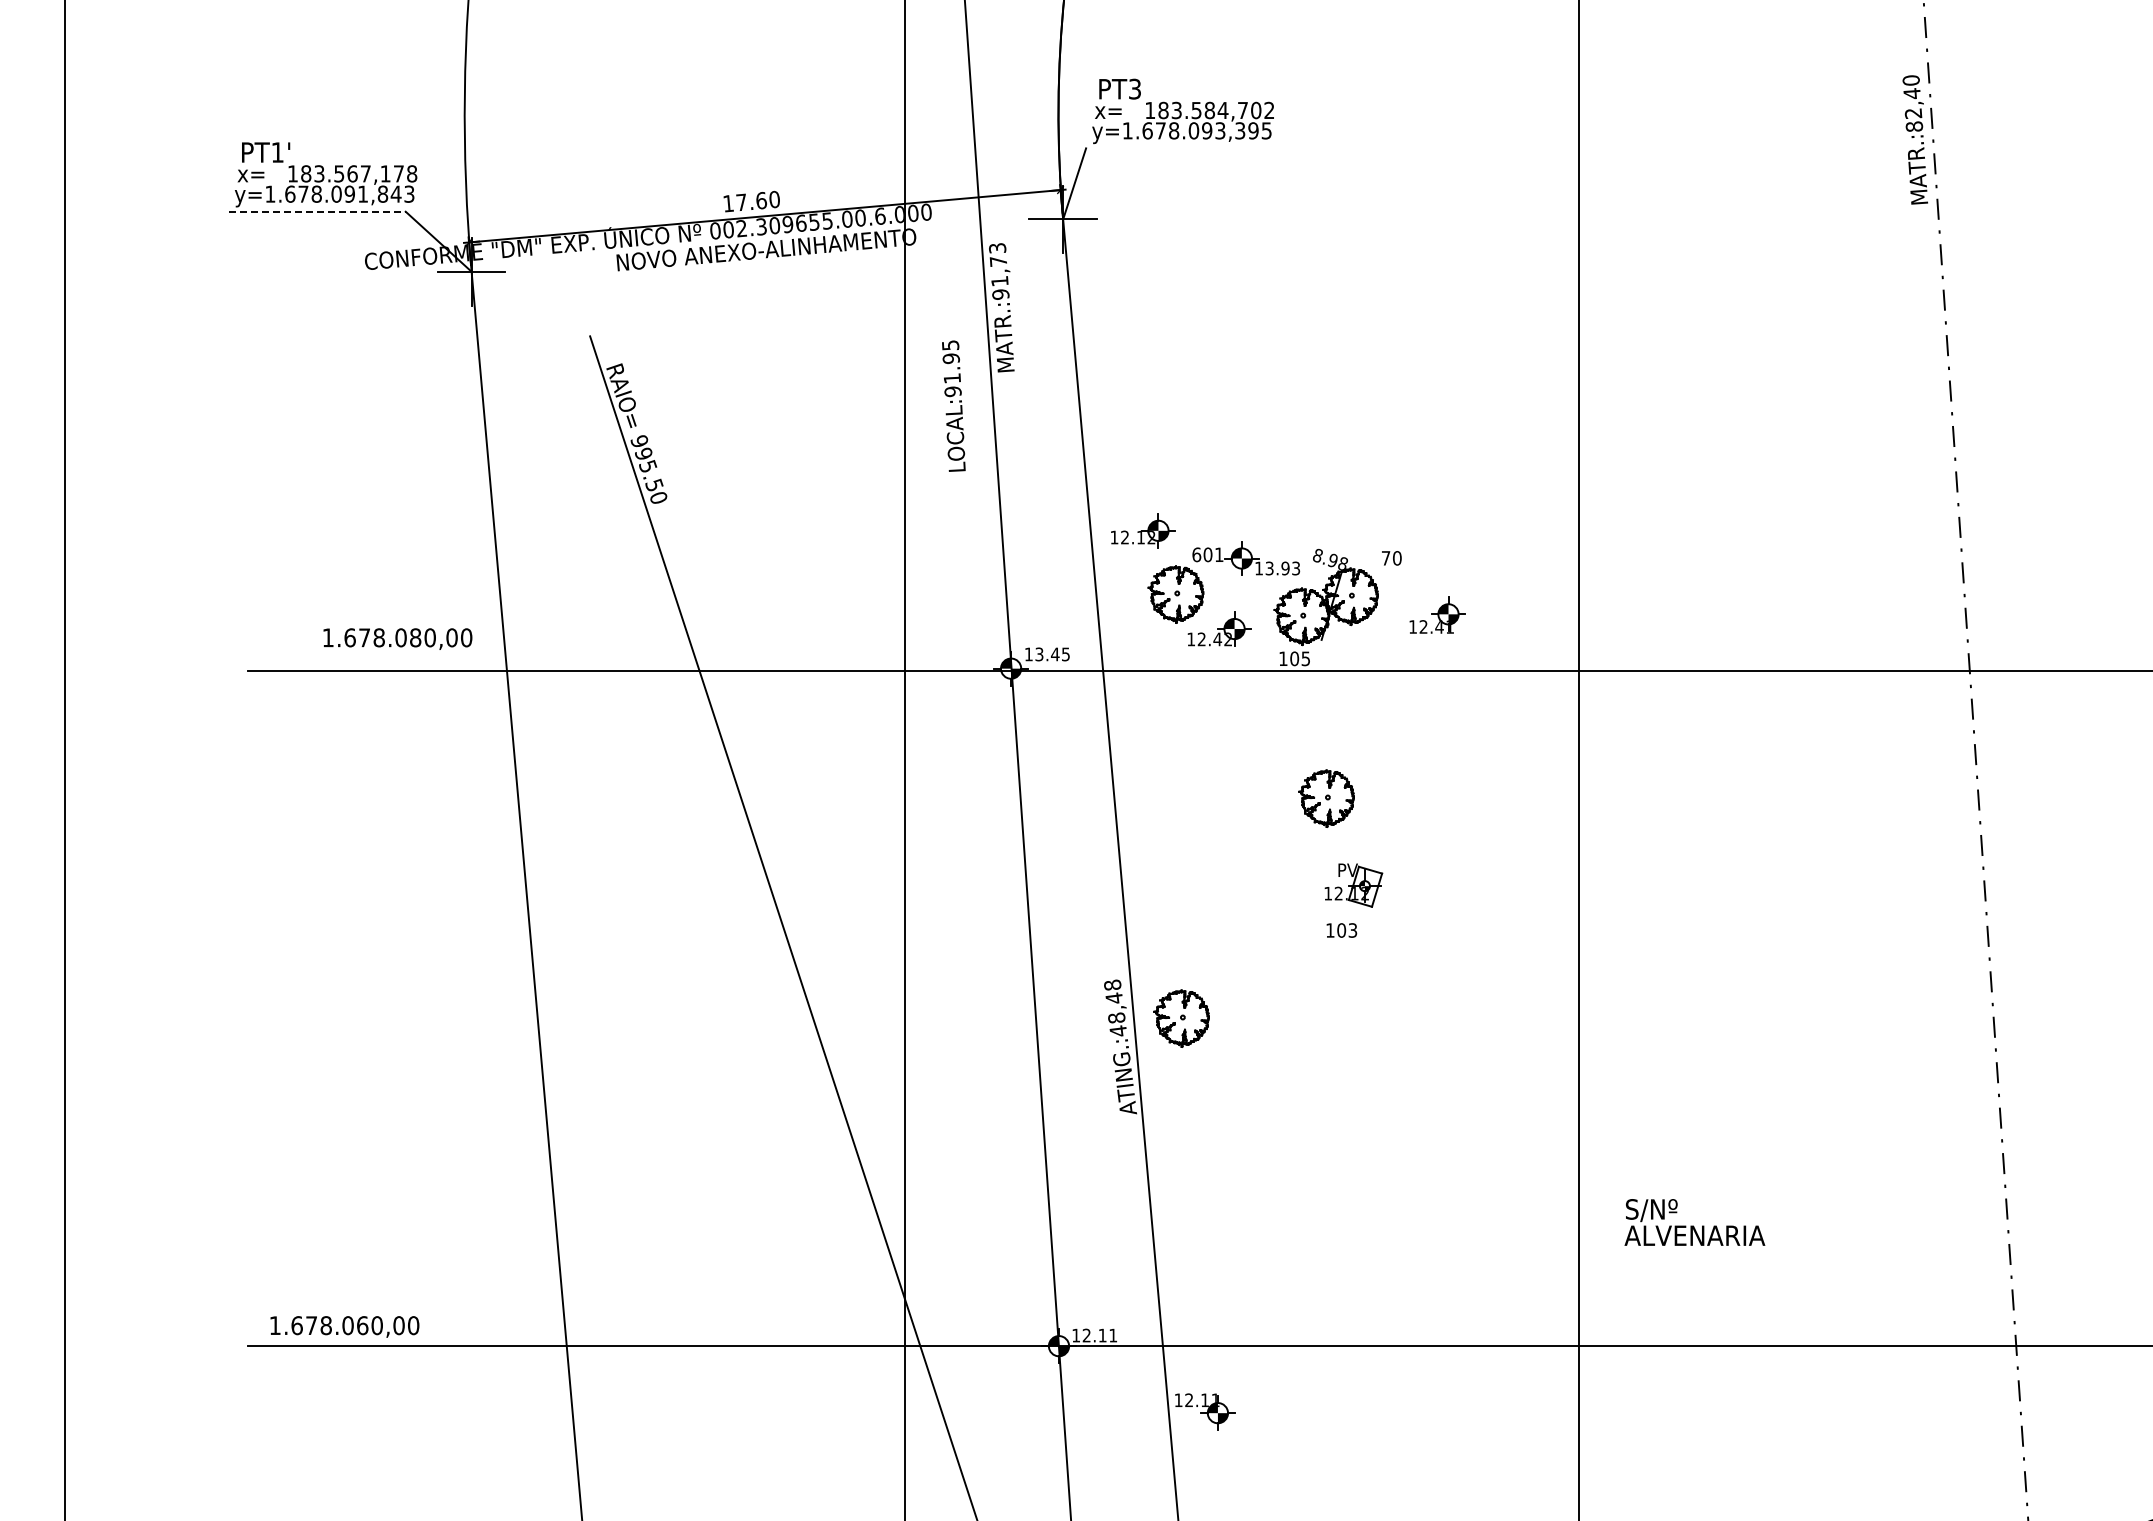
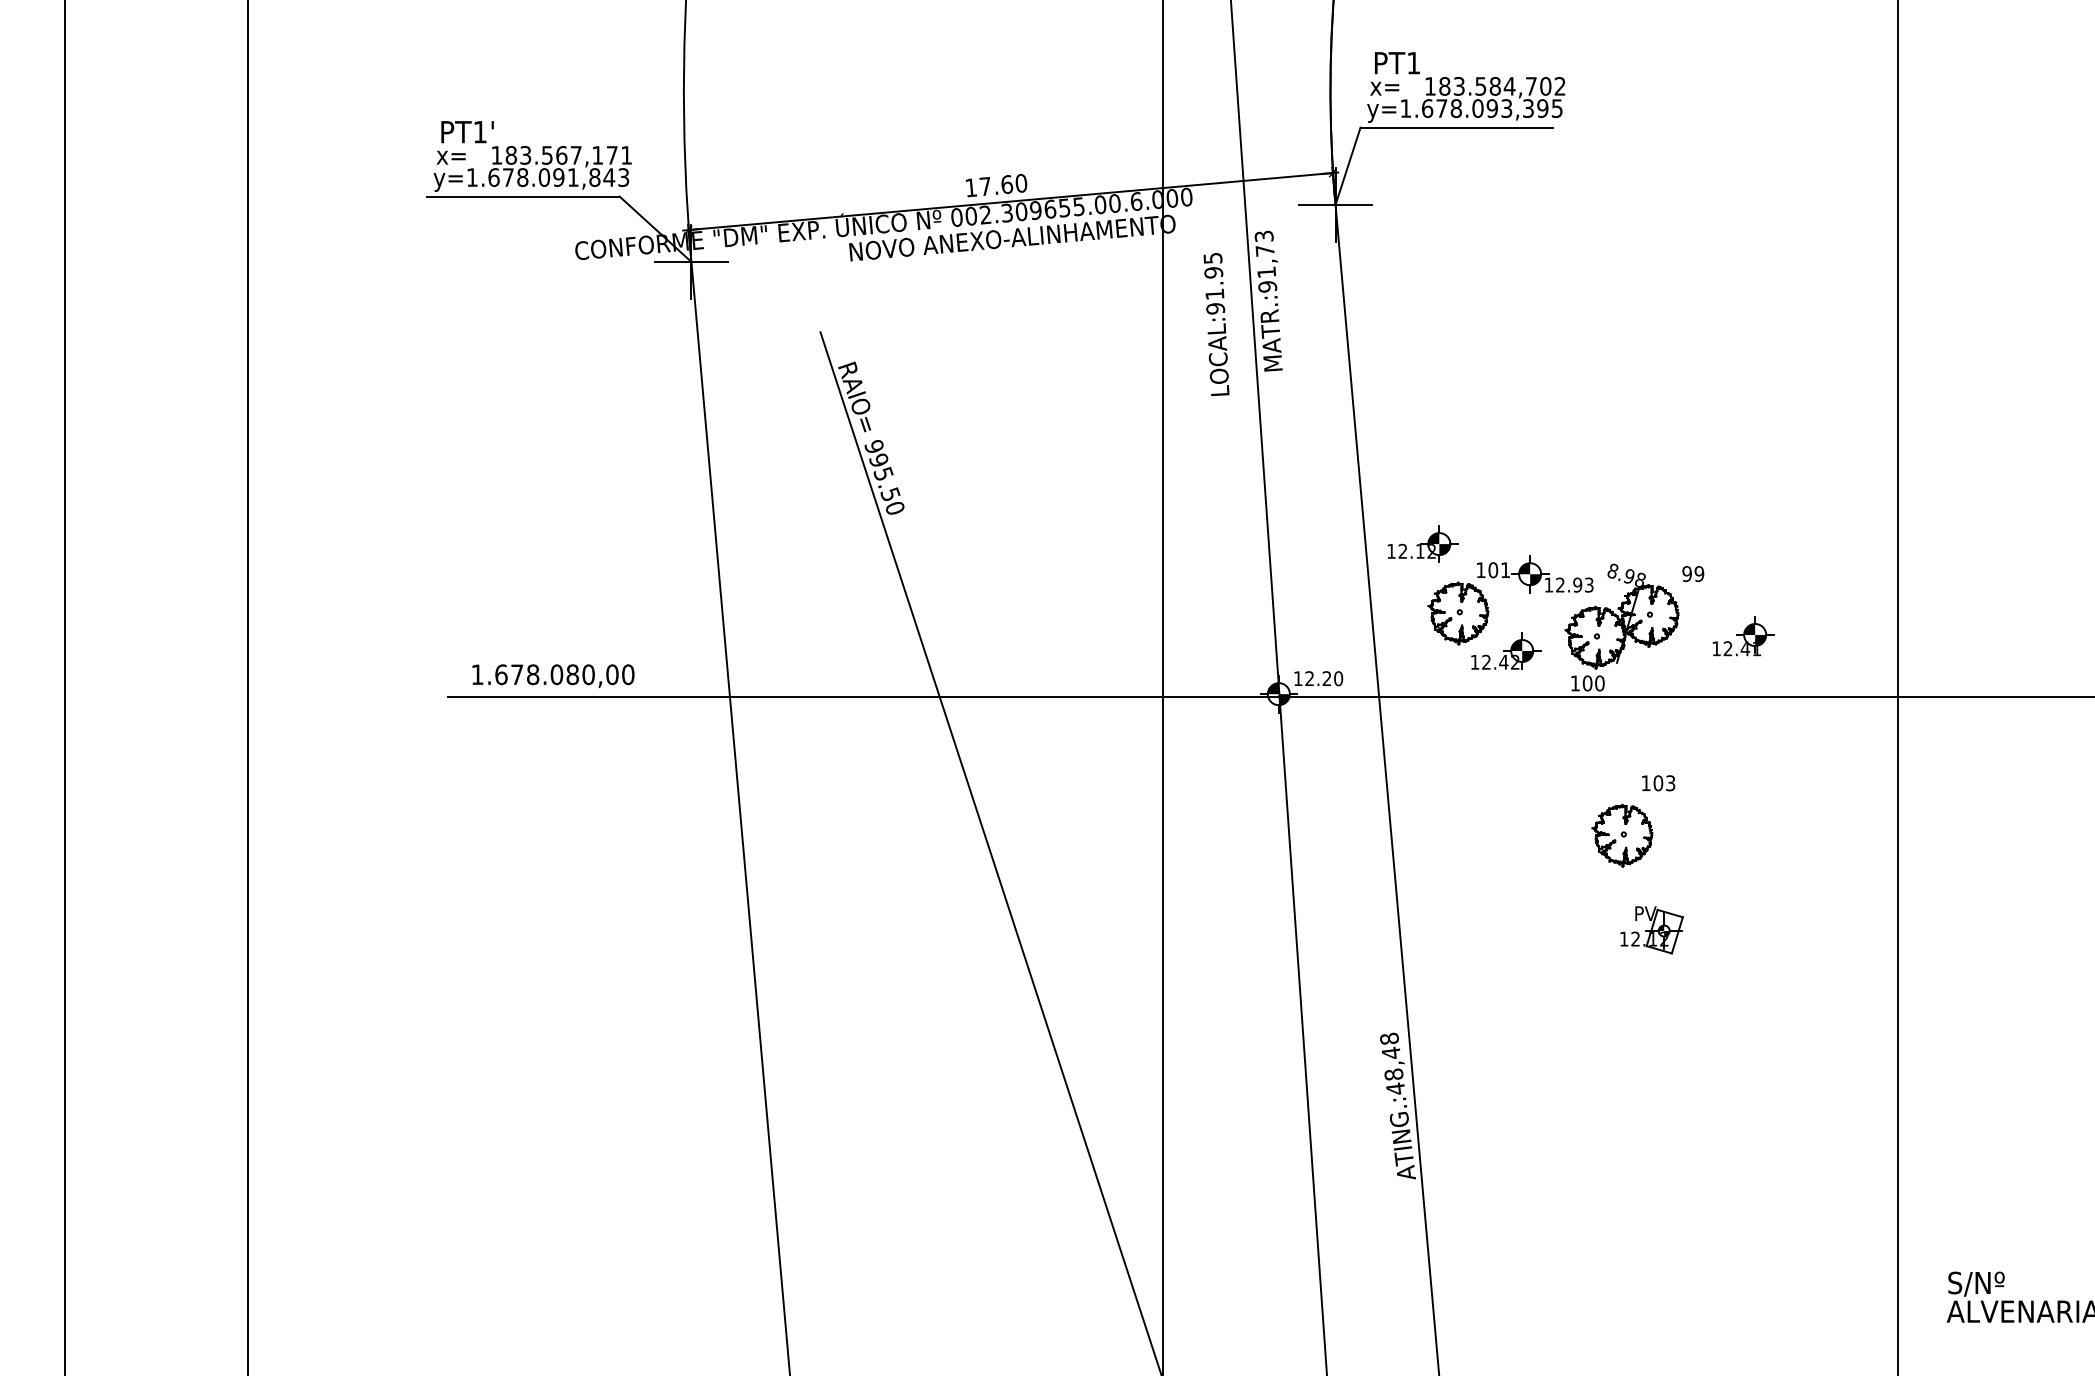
text: (1134, 88) -> (1413, 62), PT3 -> PT1
line: (1174, 148) -> (1456, 127), added
text: (412, 173) -> (627, 154), 183.567,178 -> 183.567,171
line: (317, 211) -> (523, 196), dashed -> solid
text: (953, 405) -> (1216, 323), moved
text: (1196, 554) -> (1480, 569), 601 -> 101
text: (1391, 558) -> (1693, 574), 70 -> 99
text: (1269, 568) -> (1560, 585), 13.93 -> 12.93
text: (397, 638) -> (553, 675), moved
text: (1052, 654) -> (1323, 678), 13.45 -> 12.20
text: (1305, 658) -> (1599, 683), 105 -> 100
text: (1341, 930) -> (1658, 783), moved
part: (1181, 1018) -> (1464, 1075), removed

